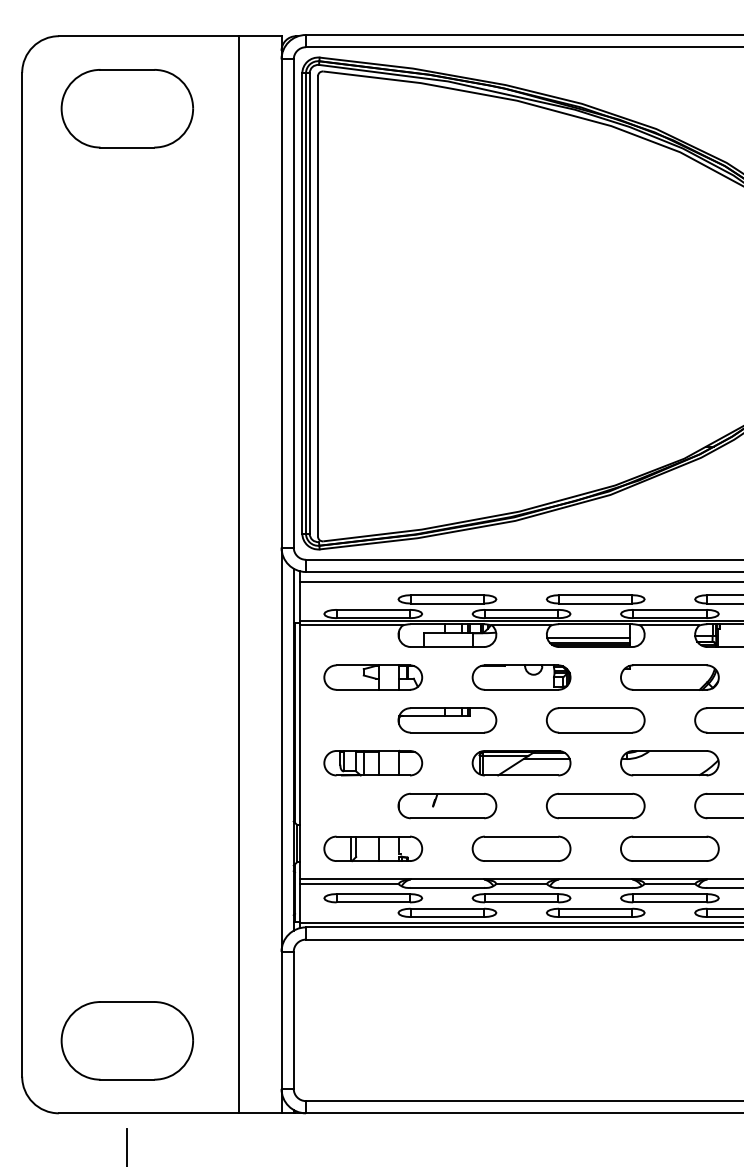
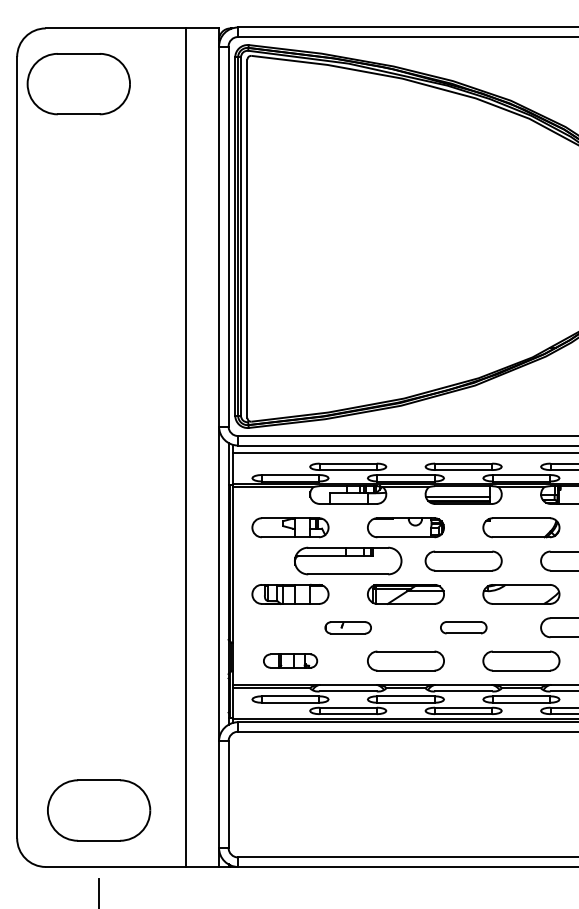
part: (126, 108) -> (78, 83), moved
part: (447, 720) -> (348, 561), size x1.4
part: (595, 805) -> (463, 627), size x0.6
part: (447, 806) -> (348, 628), size x0.6
part: (373, 848) -> (290, 660), size x0.7

